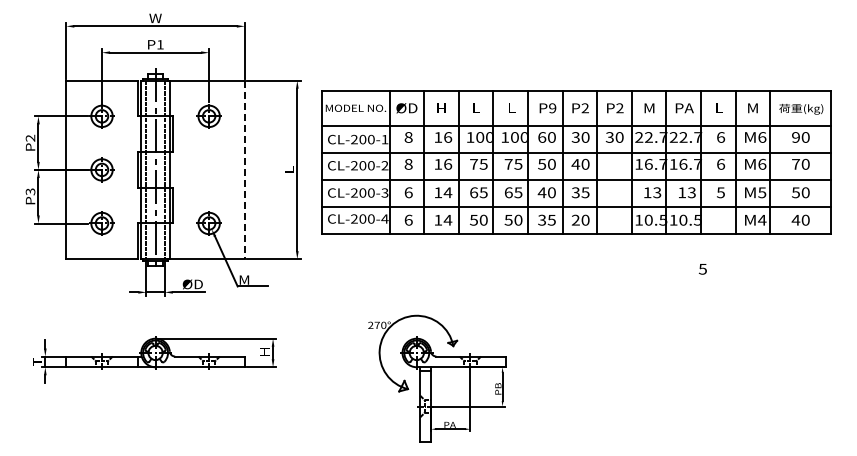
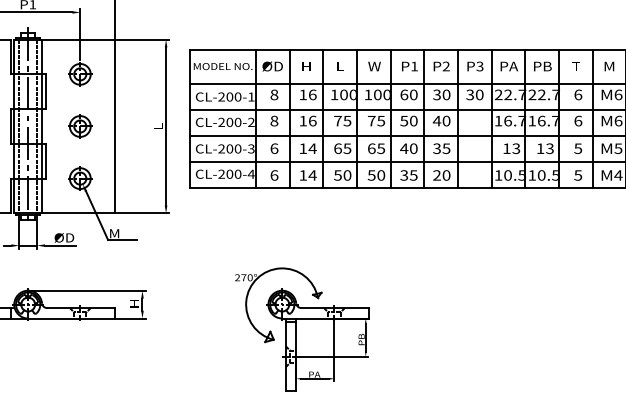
text: (718, 107) -> (575, 65), L -> T
text: (511, 108) -> (374, 66), L -> W
text: (552, 108) -> (414, 66), P9 -> P1
text: (619, 108) -> (479, 66), P2 -> P3
text: (650, 108) -> (509, 66), M -> PA
text: (684, 108) -> (542, 66), PA -> PB
part: (208, 169) -> (79, 126), added
line: (244, 170) -> (114, 127), dashed -> solid
text: (702, 269) -> (577, 175), moved

